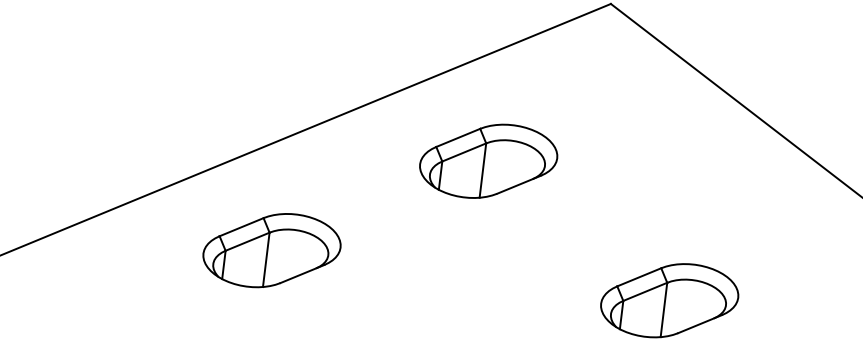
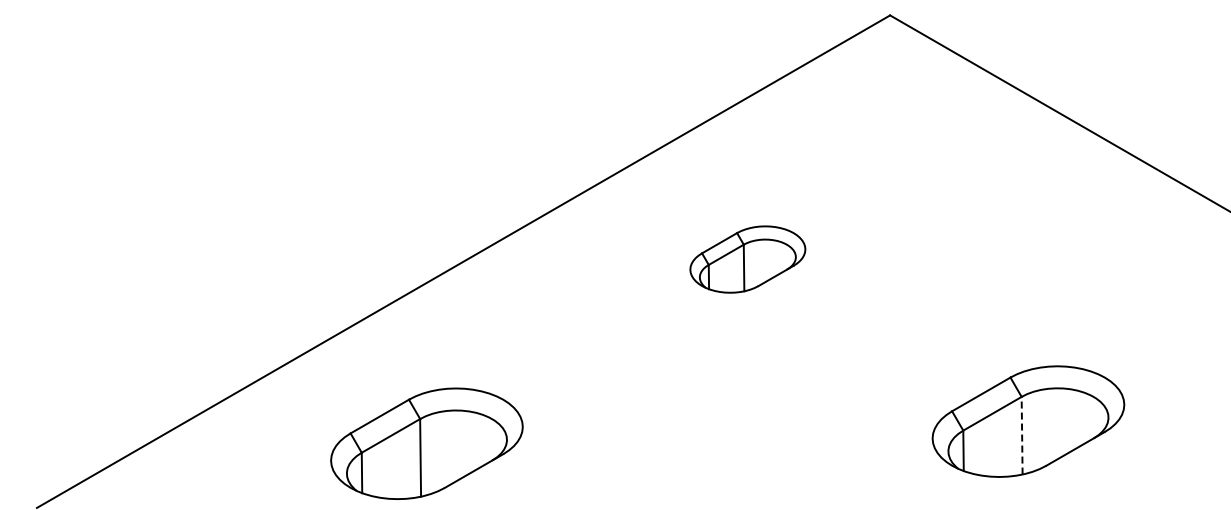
part: (488, 161) -> (747, 259), size x0.6
part: (271, 250) -> (426, 443), moved
line: (664, 309) -> (1022, 435), solid -> dashed

